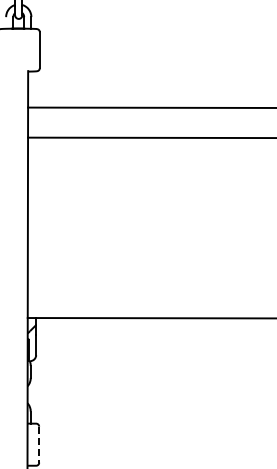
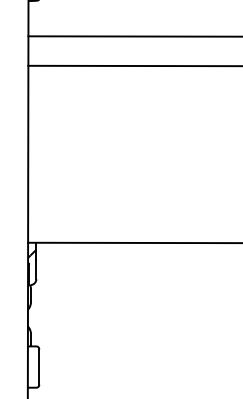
line: (39, 445) -> (39, 367), dashed -> solid

